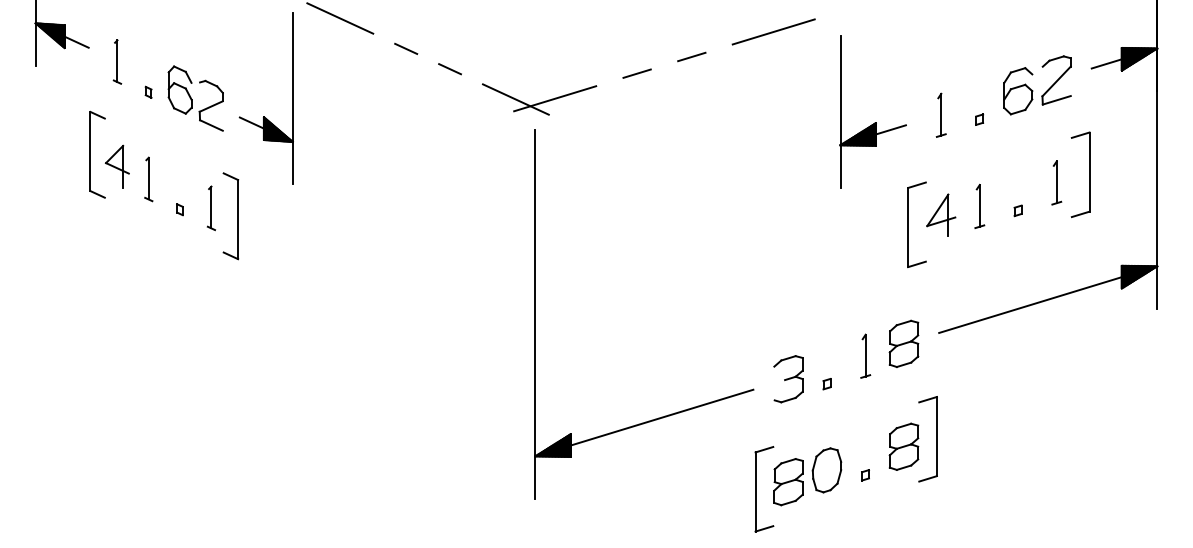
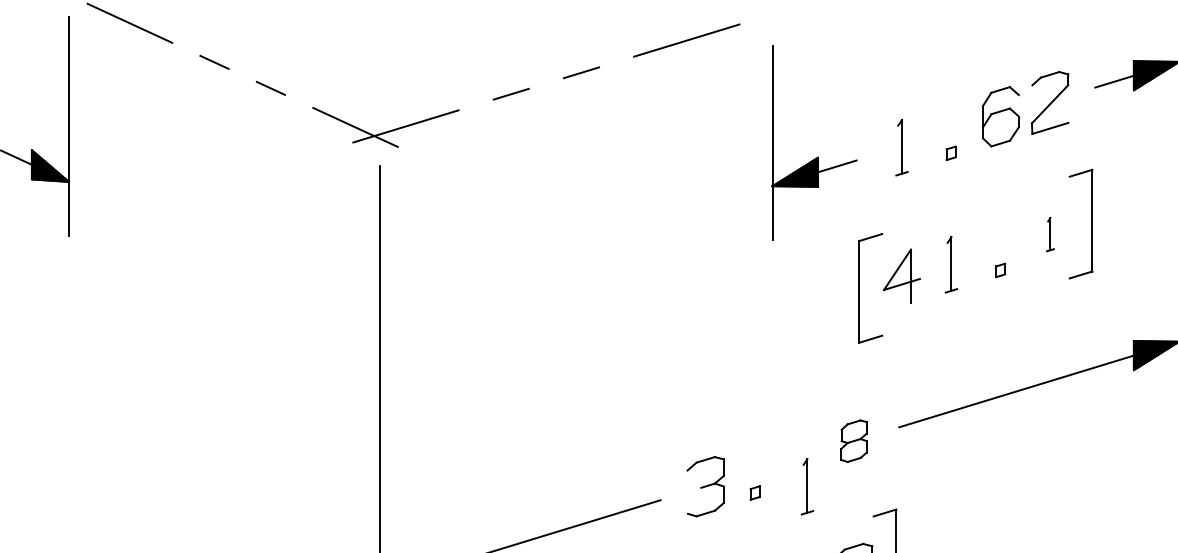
part: (1056, 182) -> (1049, 234), size x0.6
part: (903, 343) -> (853, 440), size x0.7
part: (865, 355) -> (807, 485), moved

